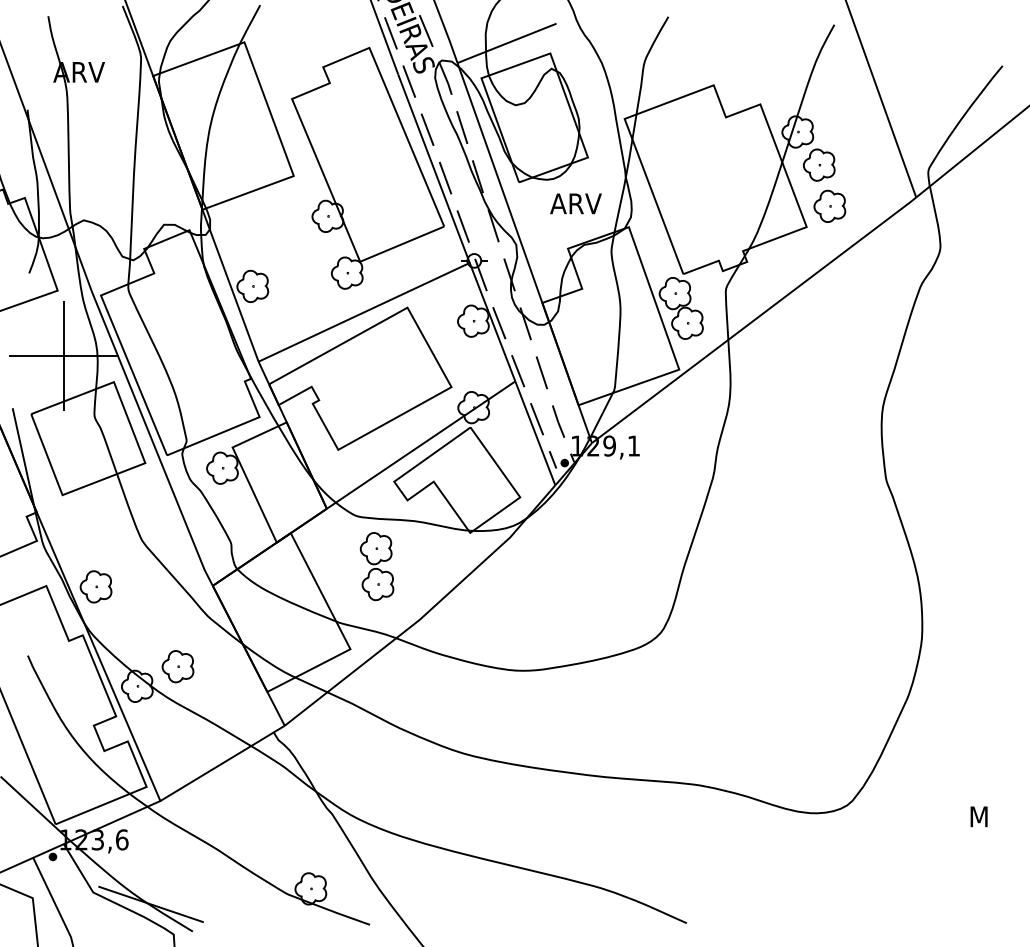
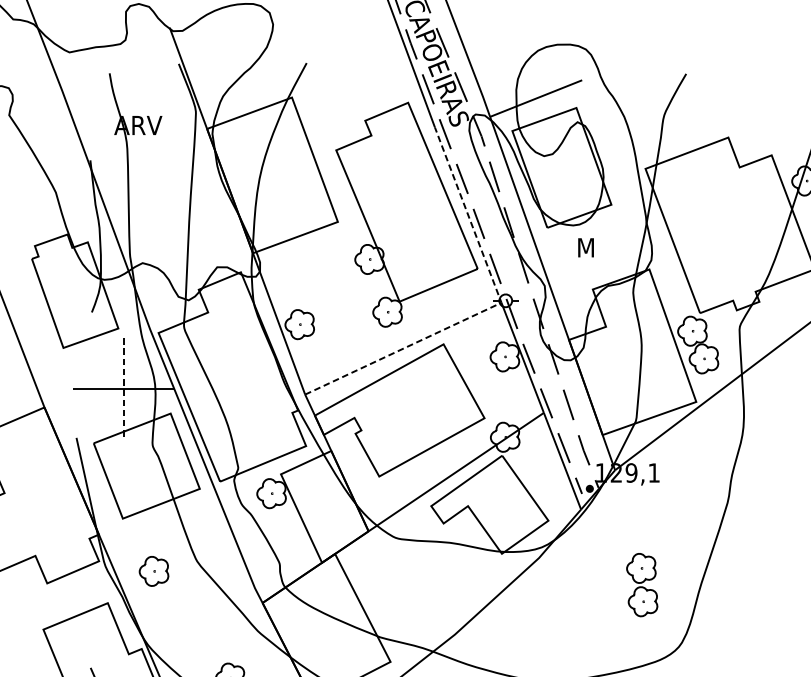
text: (575, 203) -> (599, 247), ARV -> M
line: (456, 269) -> (489, 308), solid -> dashed
line: (63, 356) -> (123, 389), solid -> dashed
part: (376, 566) -> (641, 584), moved
part: (95, 586) -> (153, 571), moved

